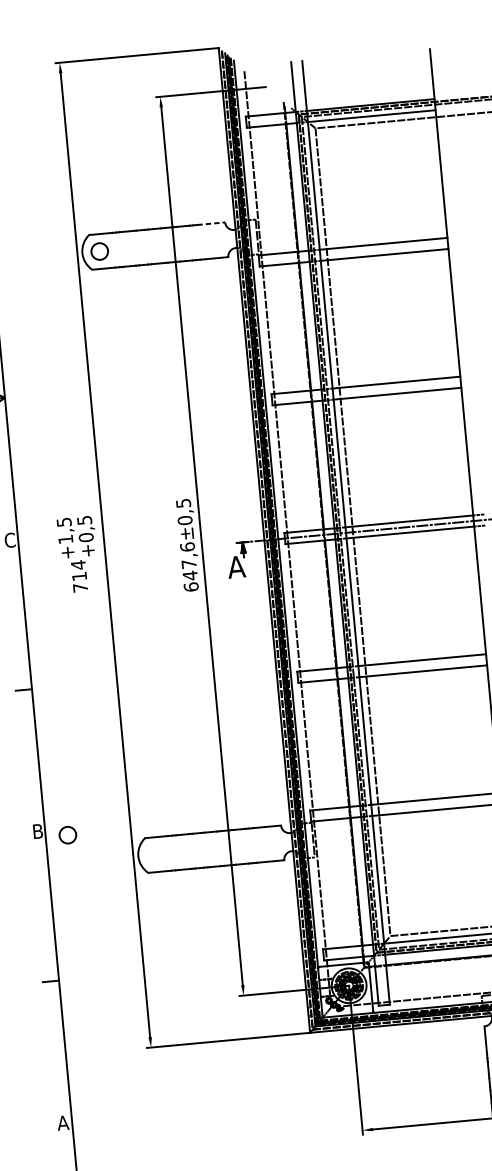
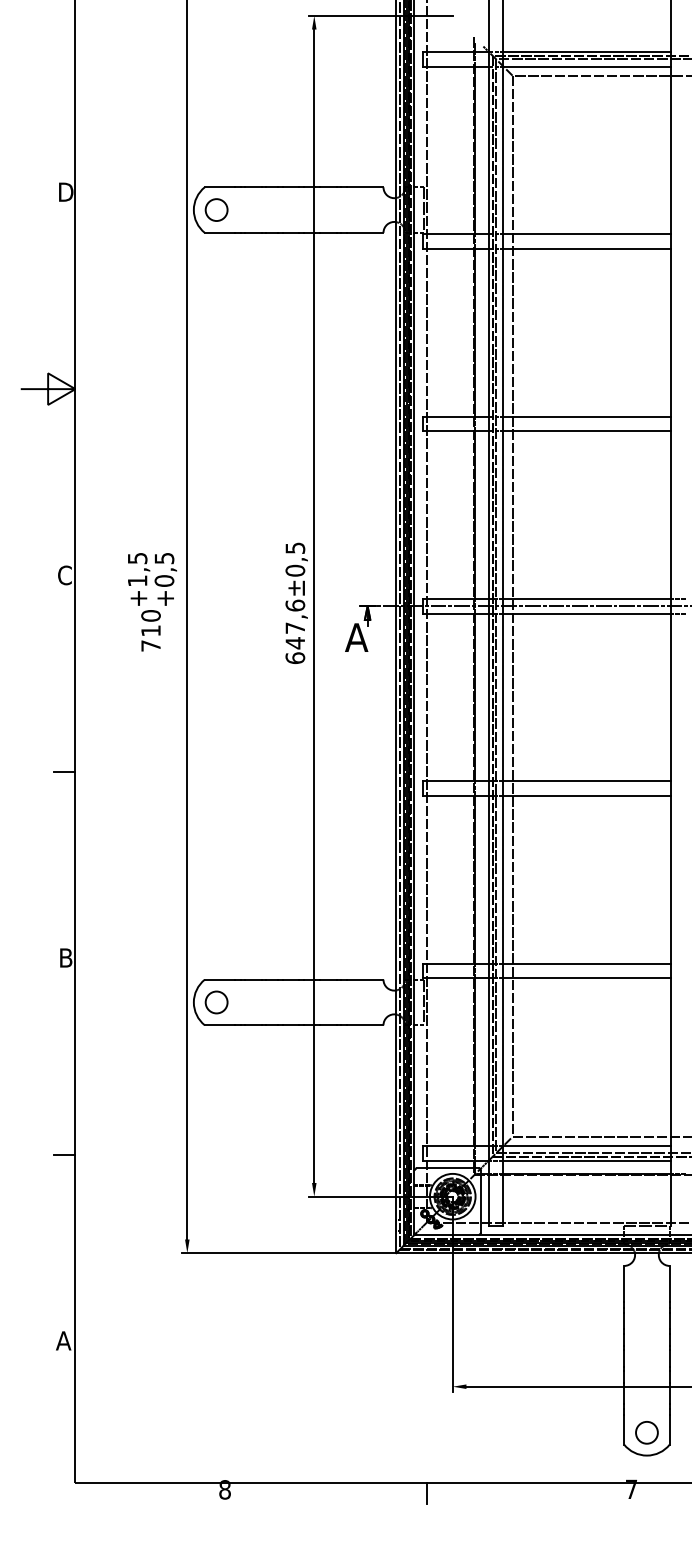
line: (211, 223) -> (365, 187), dashed -> solid
text: (78, 564) -> (150, 615), 714 -> 710
circle: (67, 835) -> (216, 1002), moved

